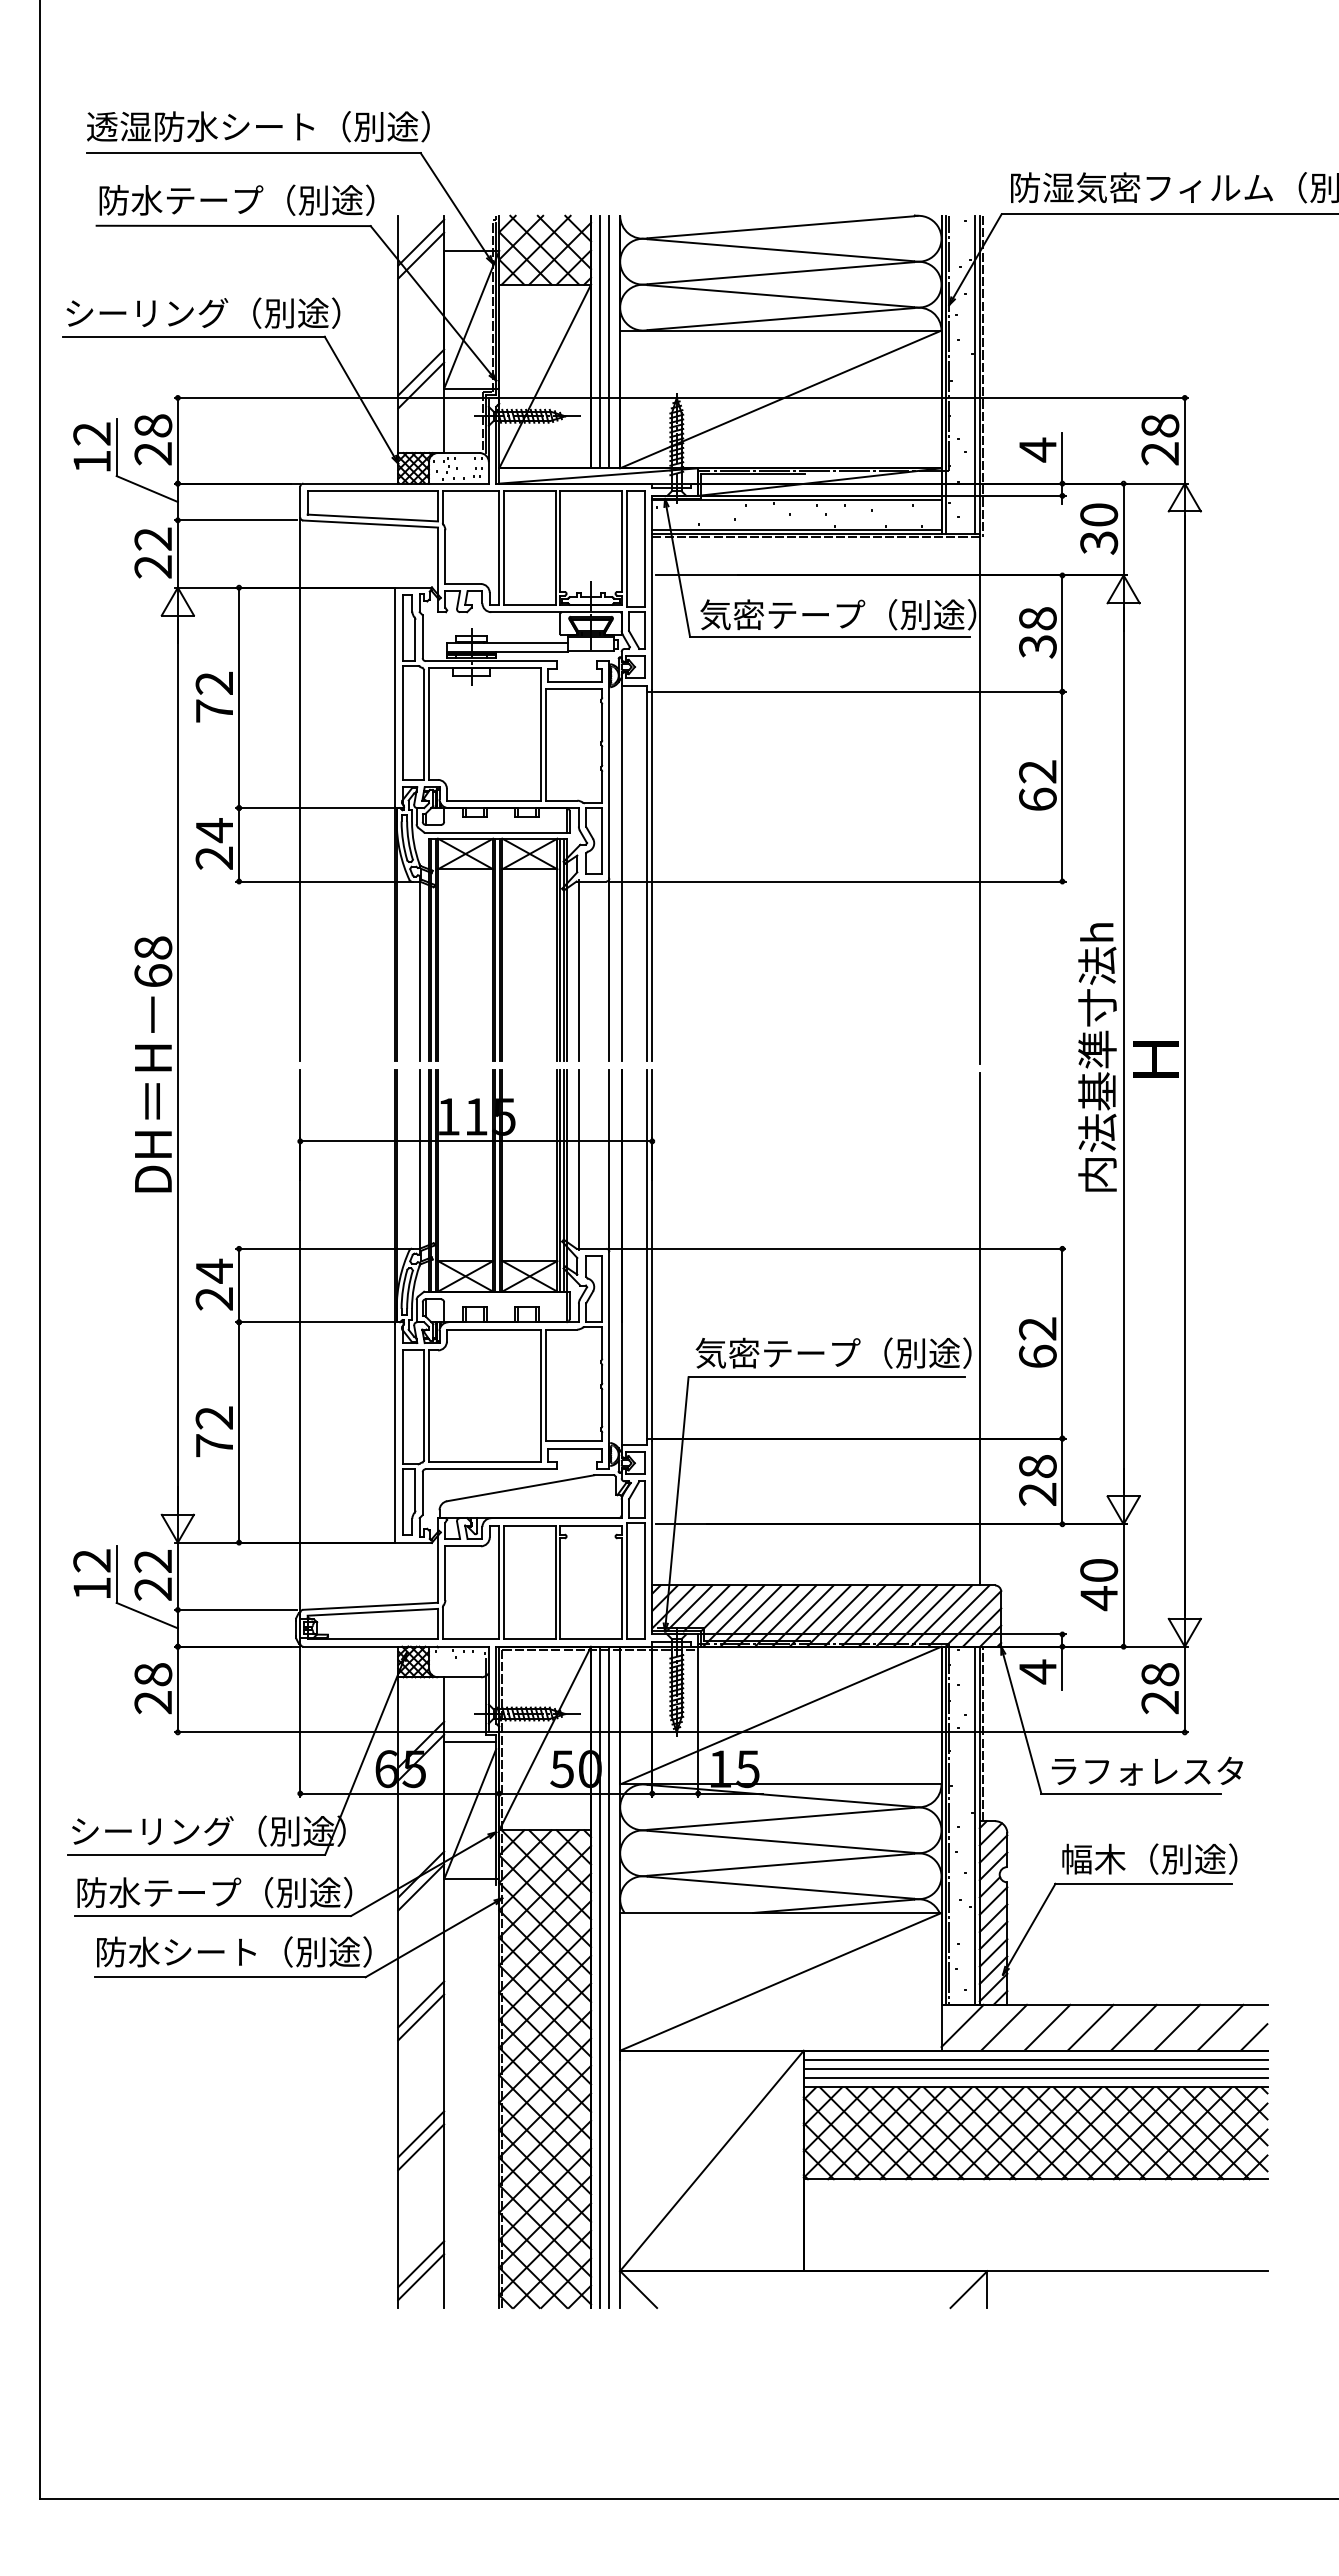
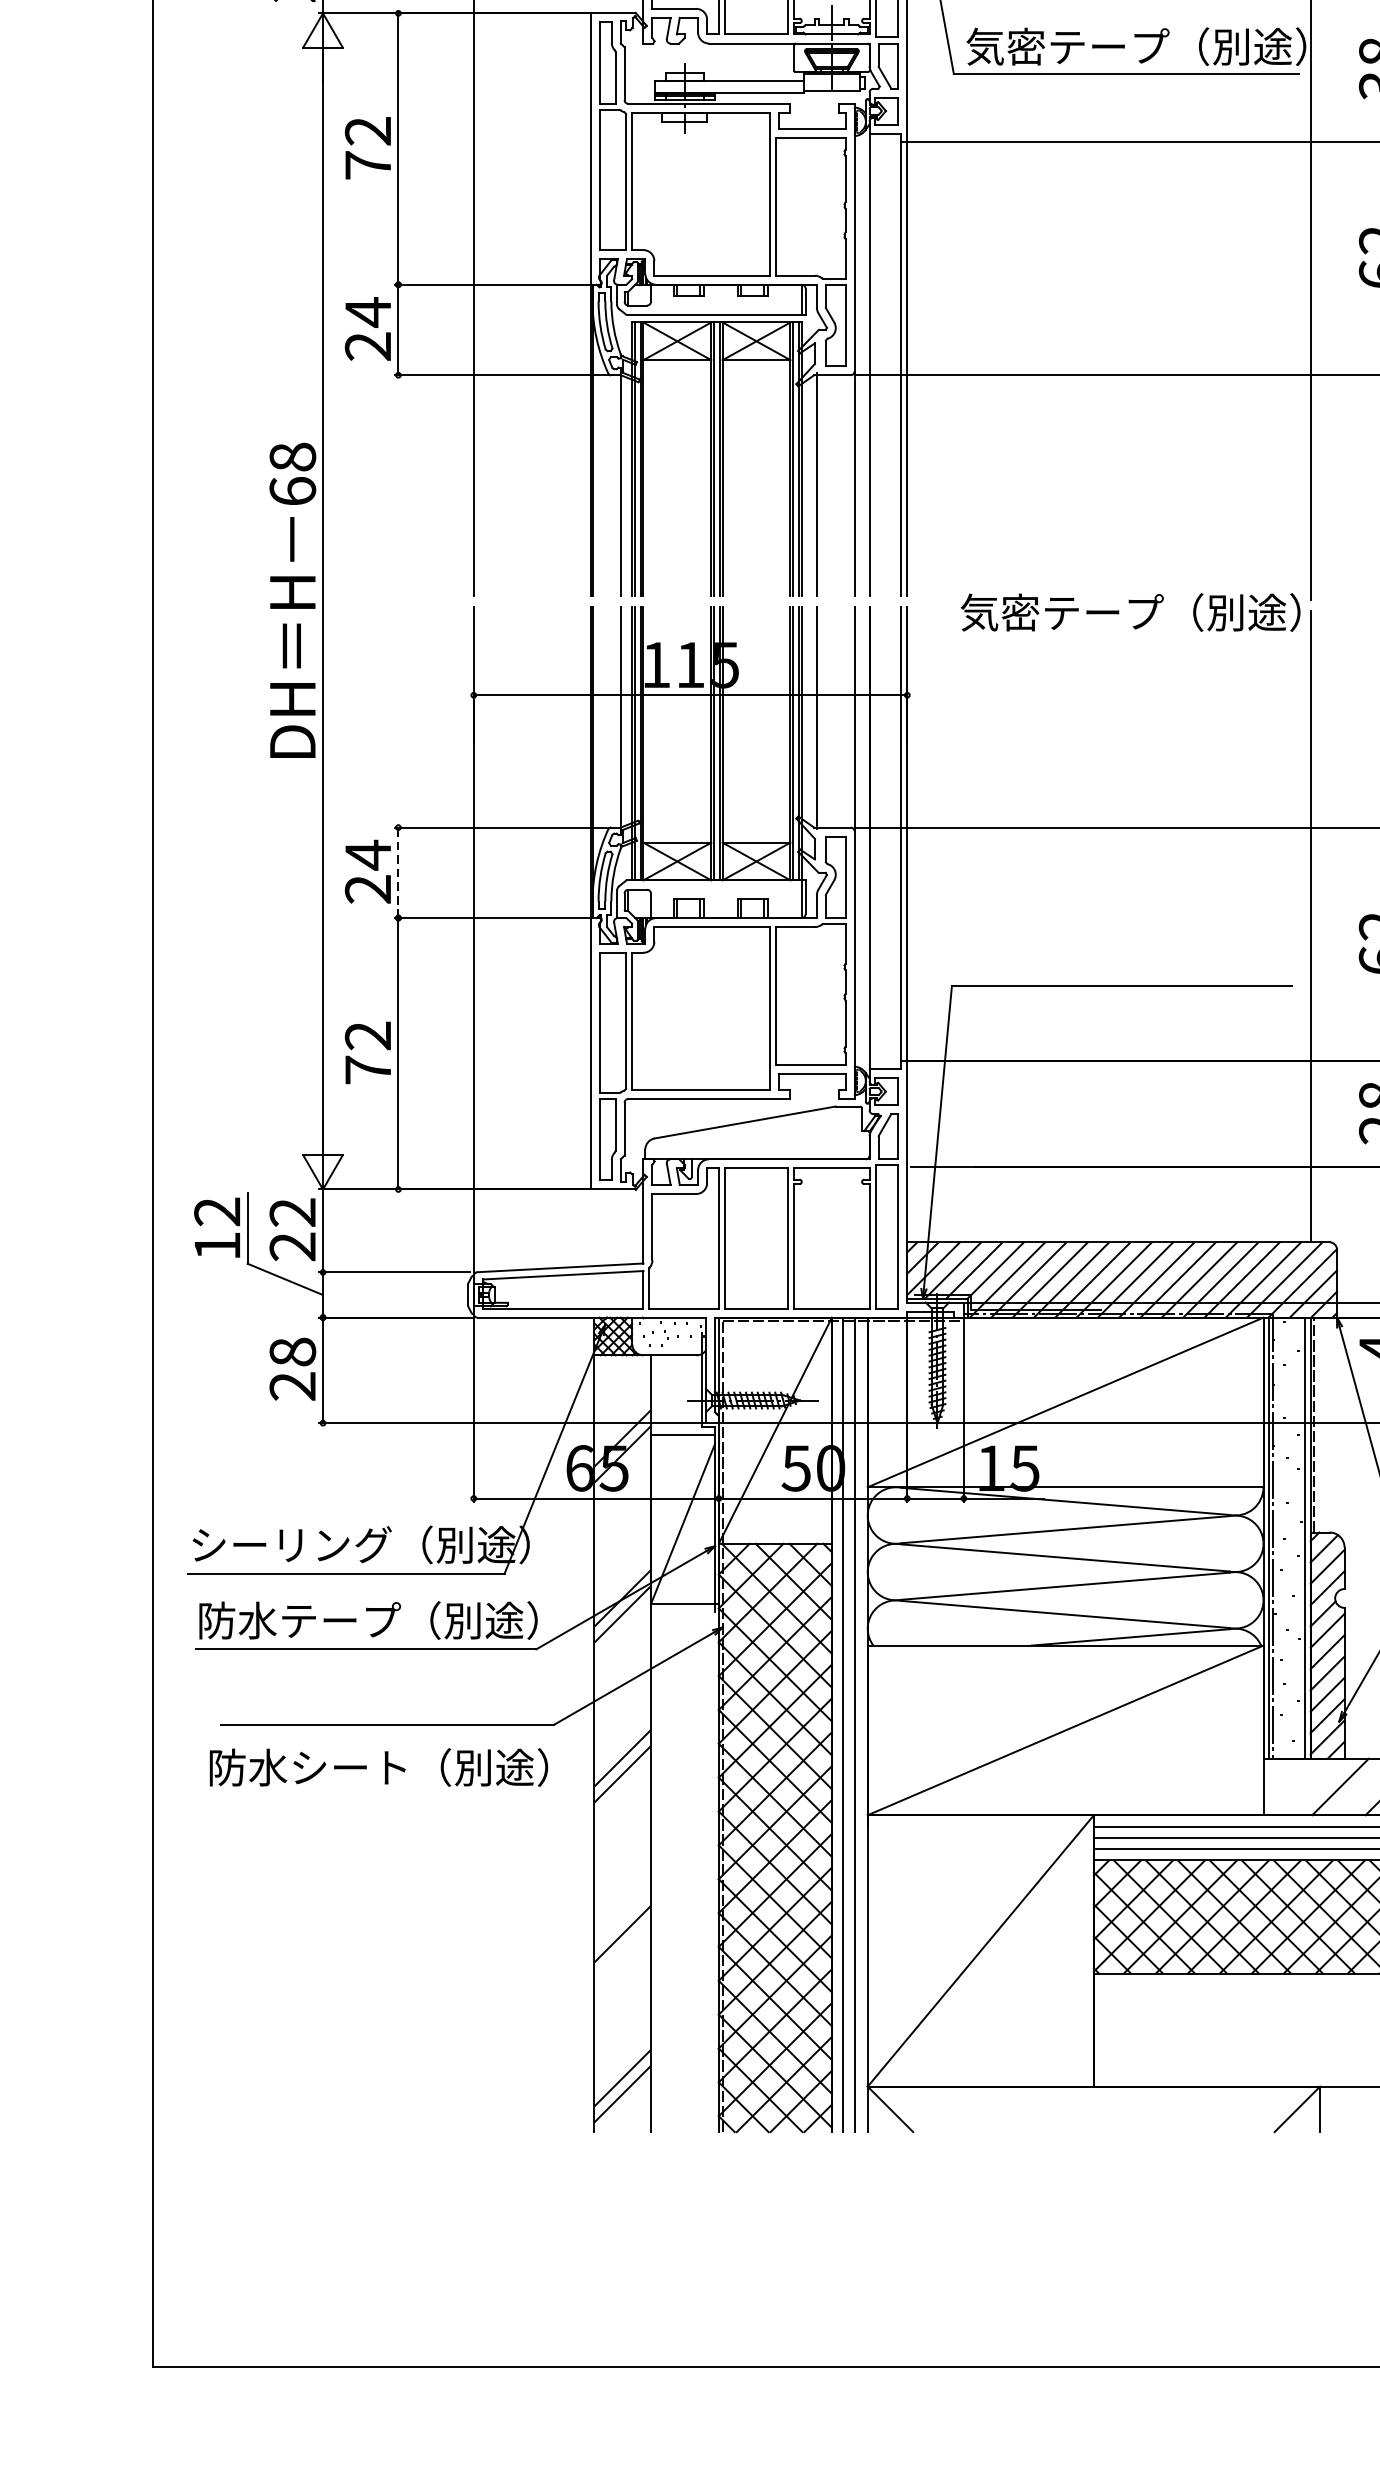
line: (239, 1285) -> (398, 872), solid -> dashed
text: (833, 1352) -> (1130, 611), moved
text: (234, 1951) -> (379, 1766), moved
line: (962, 2025) -> (1289, 1784), removed
line: (421, 2134) -> (623, 1918), removed

